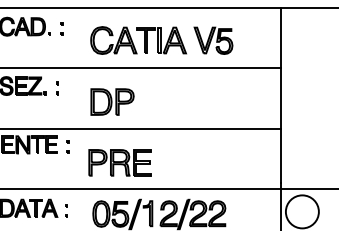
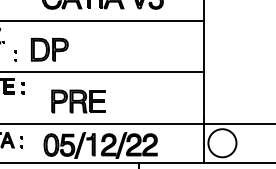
line: (57, 85) -> (15, 53), moved
part: (112, 101) -> (49, 49), moved
part: (119, 162) -> (77, 101), moved

